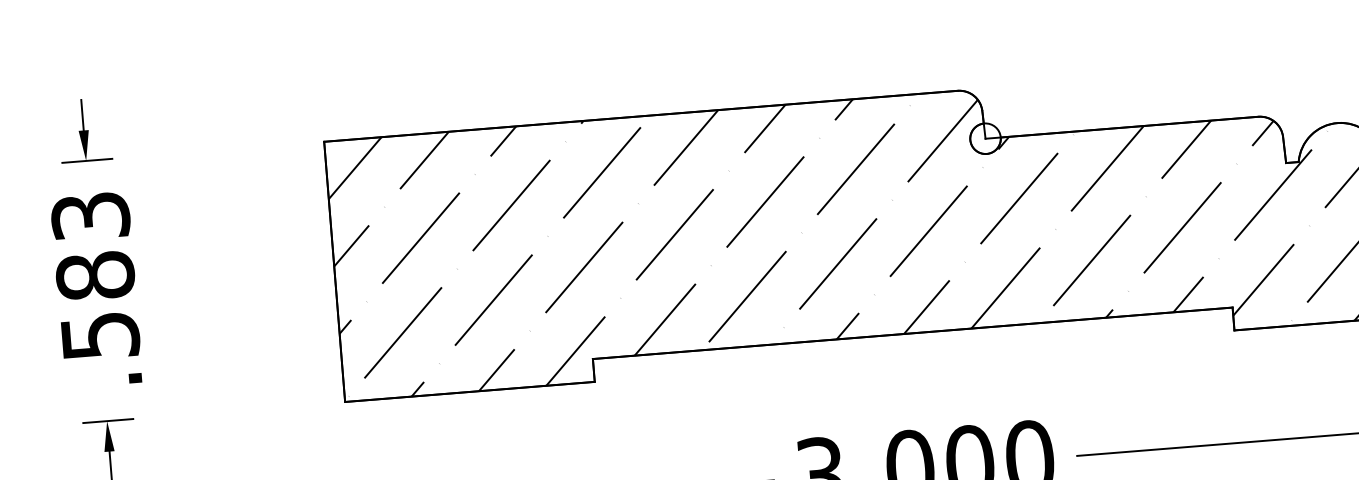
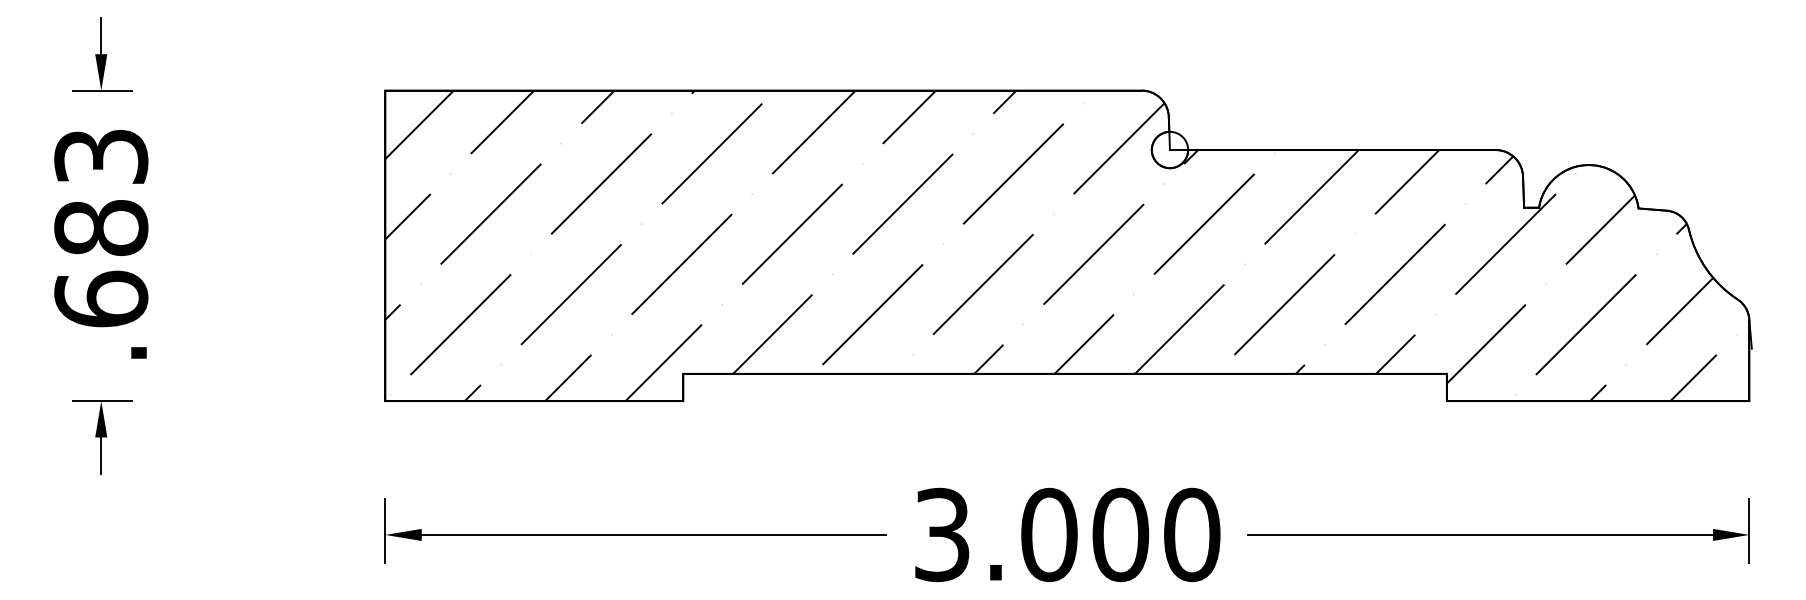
text: (100, 335) -> (101, 298), .583 -> .683

